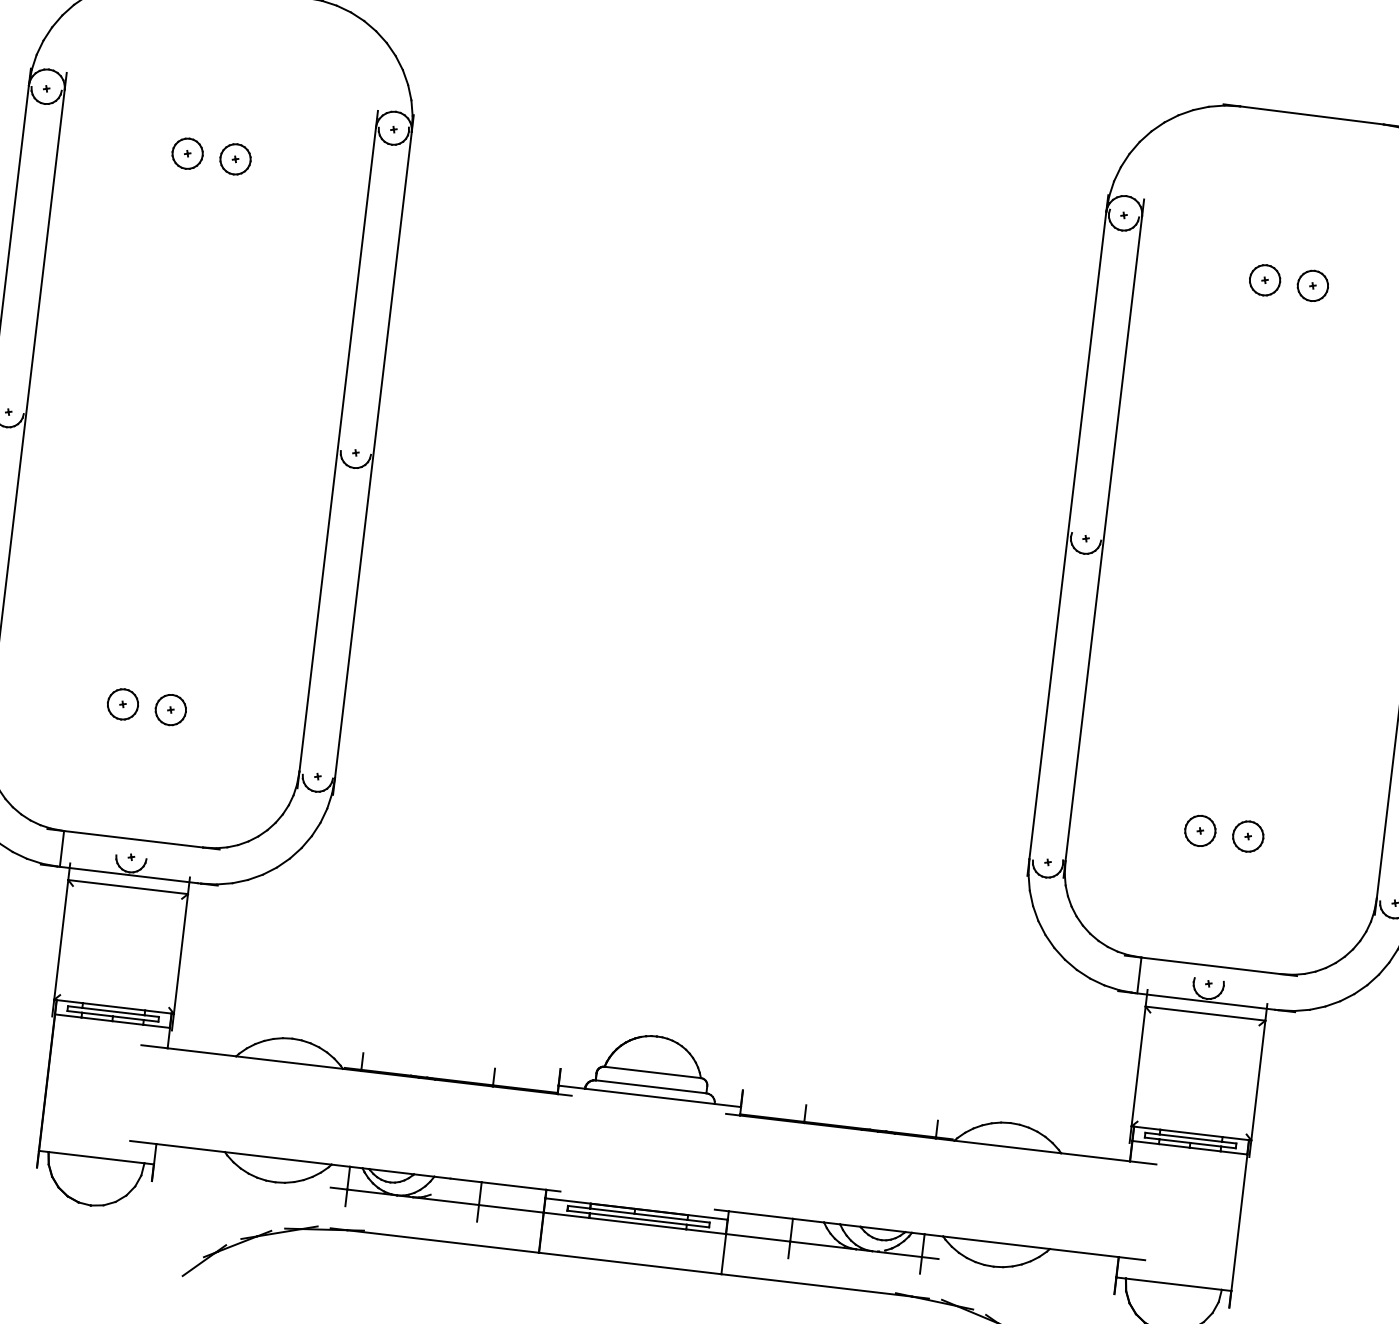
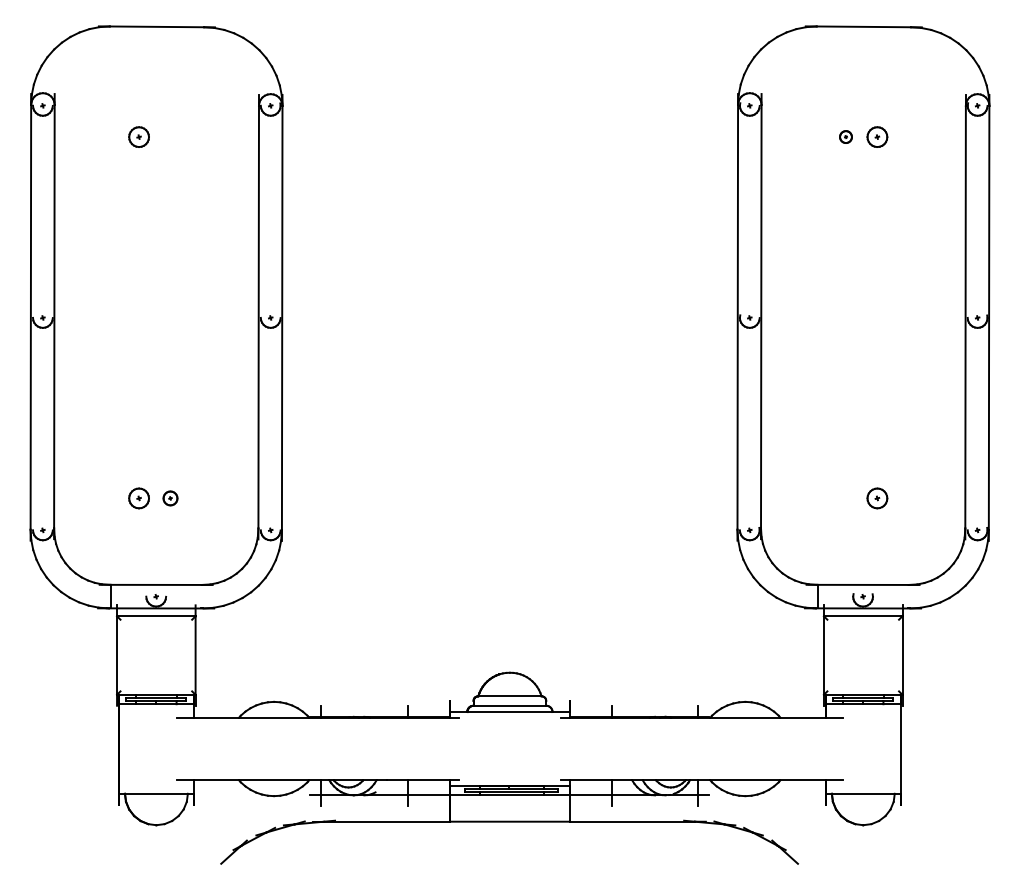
part: (235, 158) -> (170, 136), removed
part: (1264, 279) -> (845, 136), size x0.6
part: (170, 710) -> (170, 498), size x0.7
part: (1199, 830) -> (845, 498), removed

